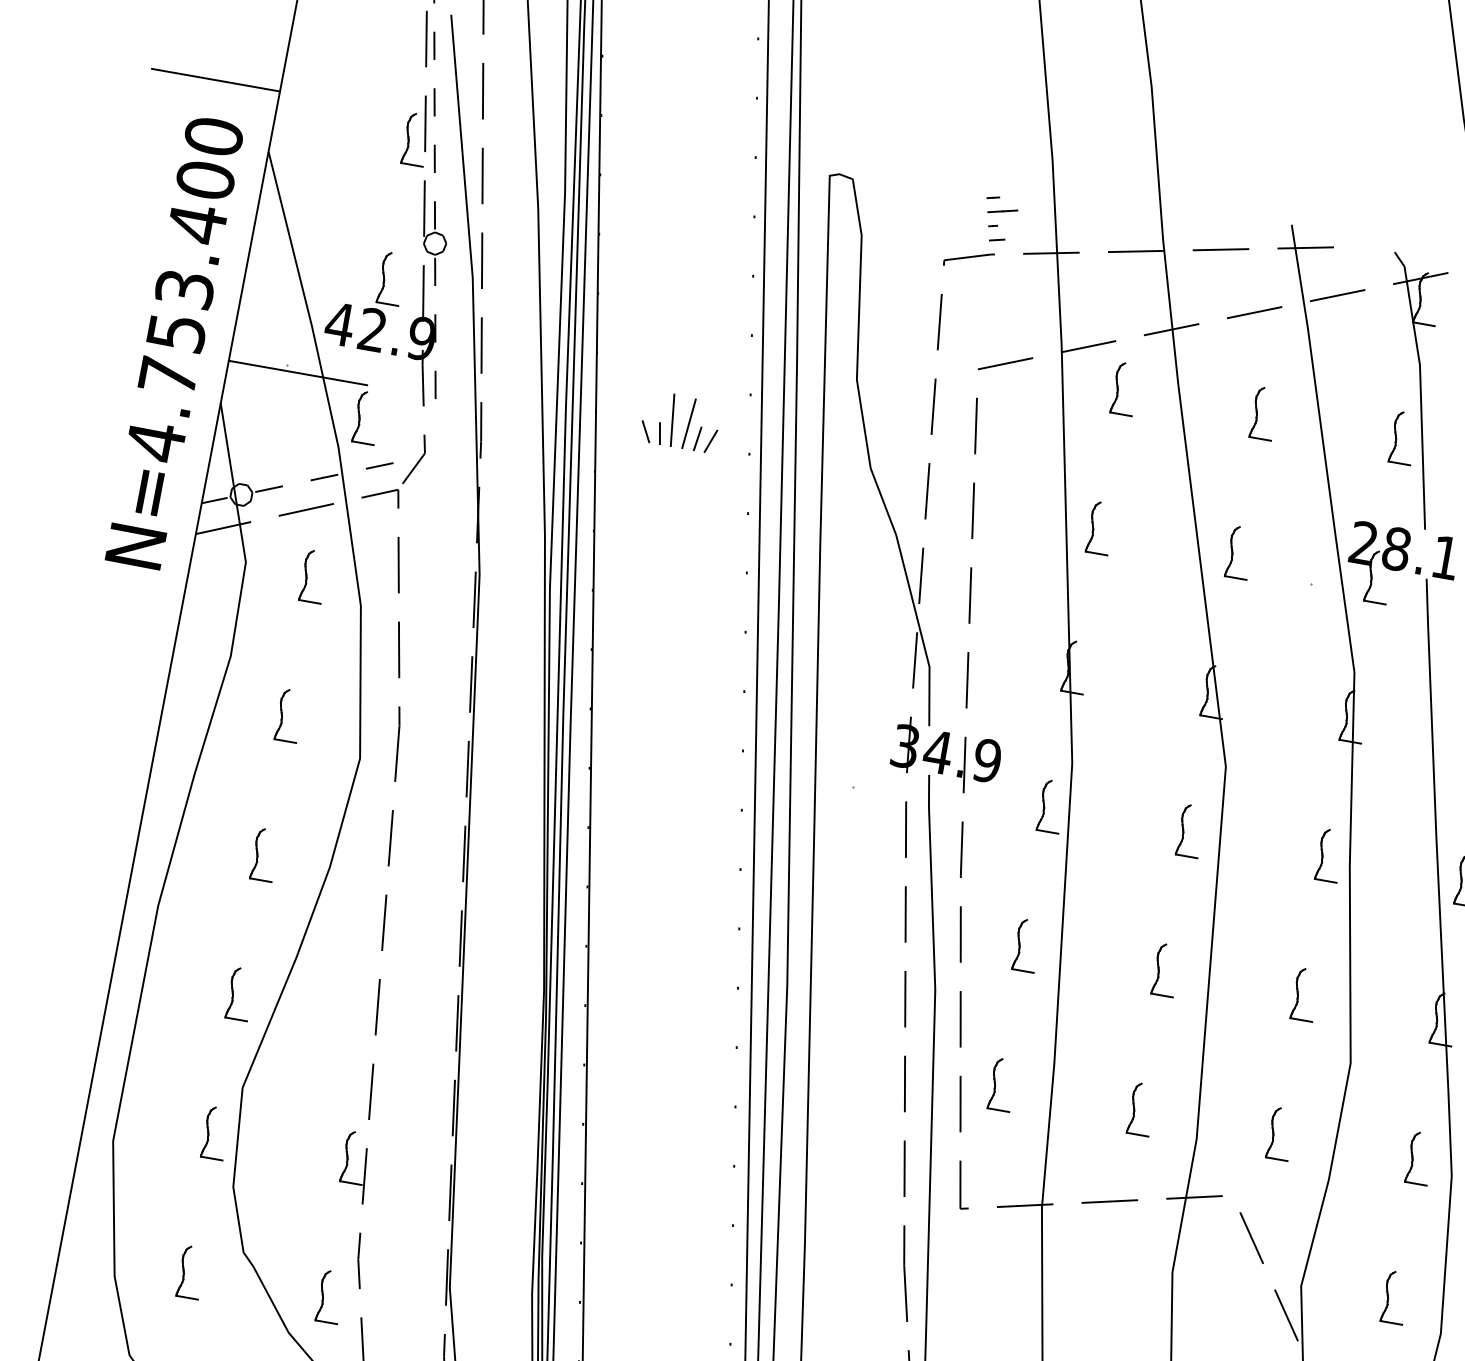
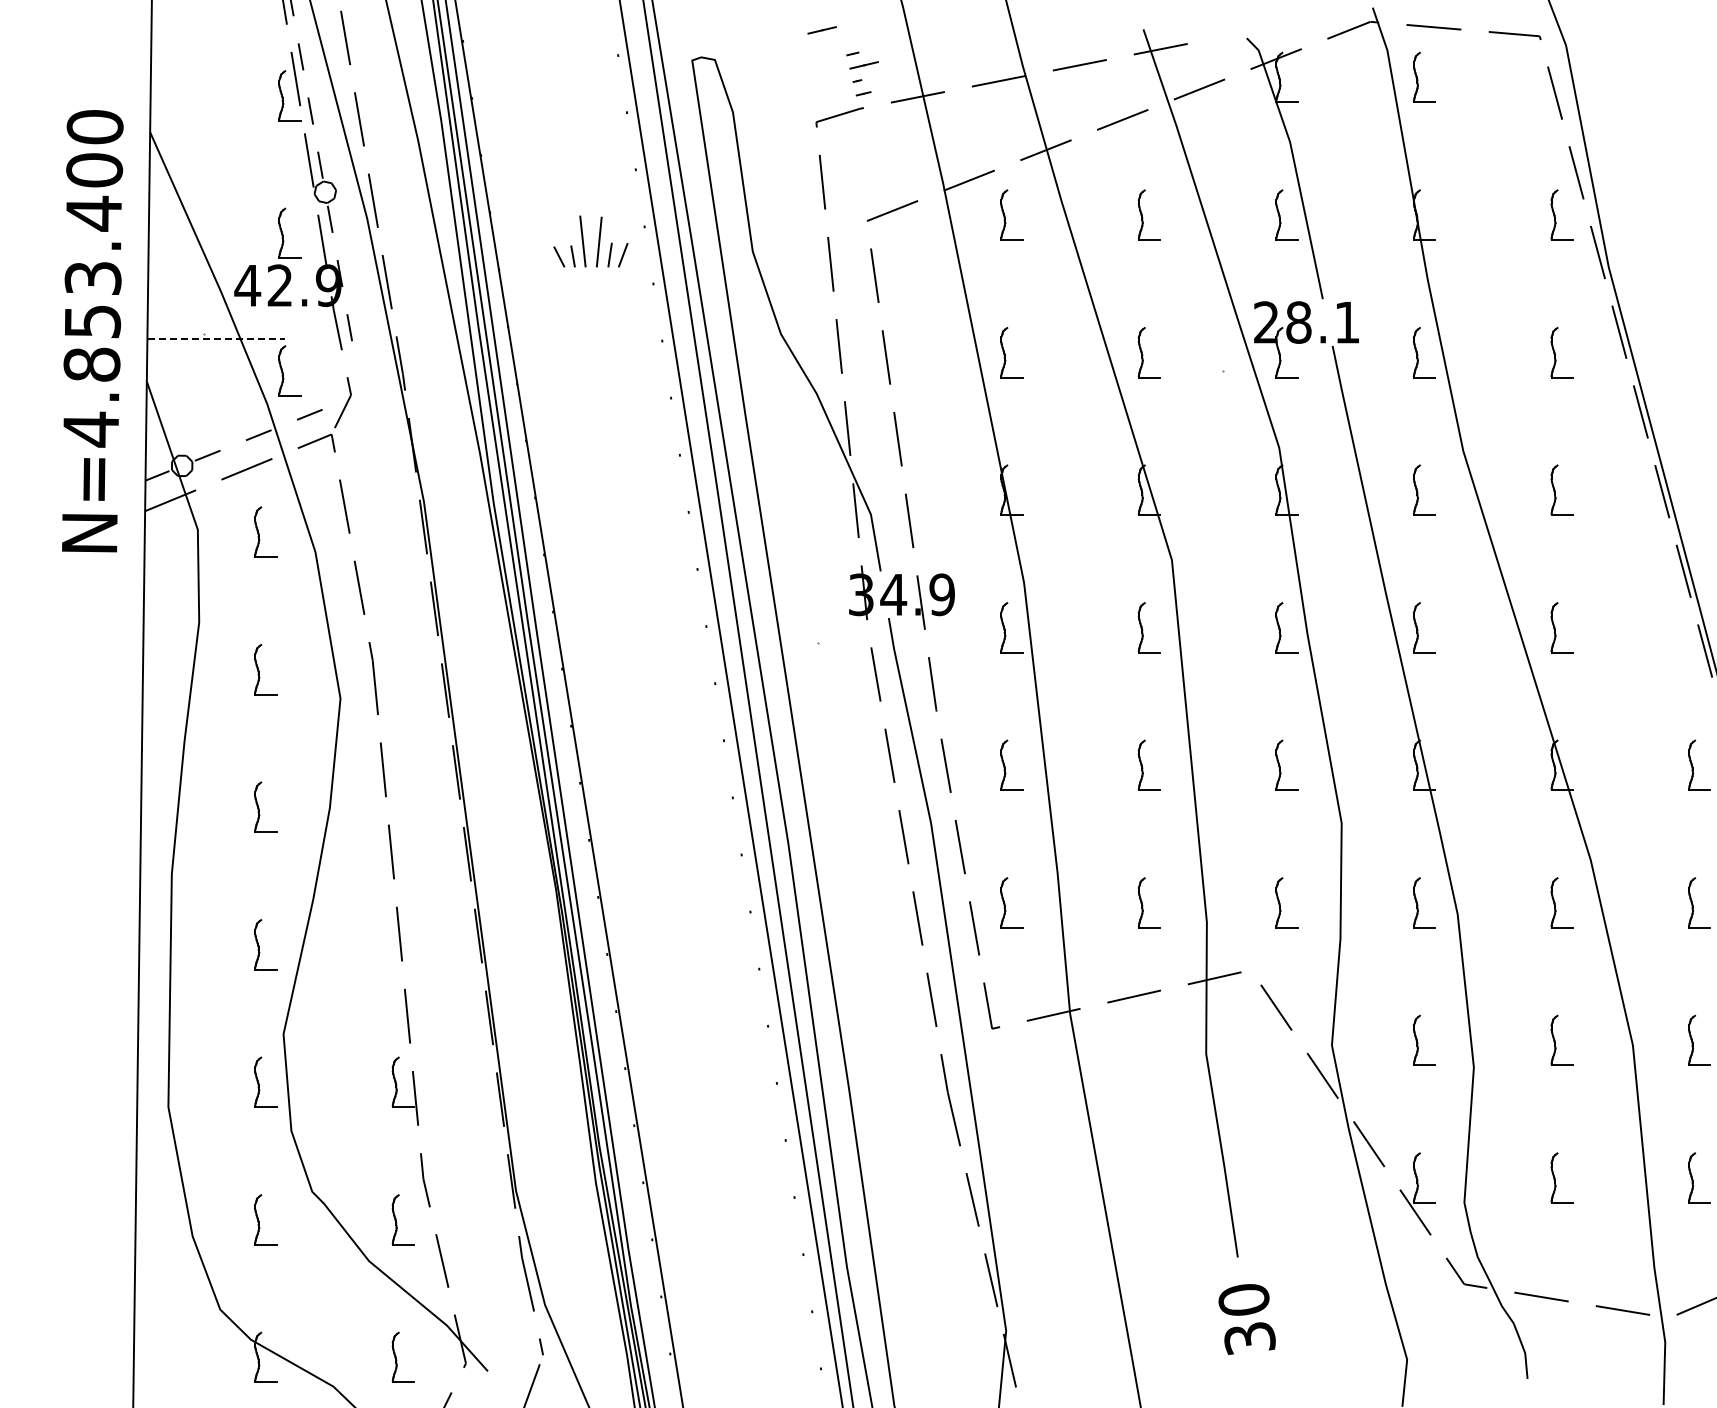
line: (215, 80) -> (87, 72), removed
line: (965, 168) -> (821, 30), added
line: (298, 373) -> (216, 339), solid -> dashed
text: (167, 376) -> (91, 364), N=4.753.400 -> N=4.853.400
part: (673, 423) -> (584, 244), moved

